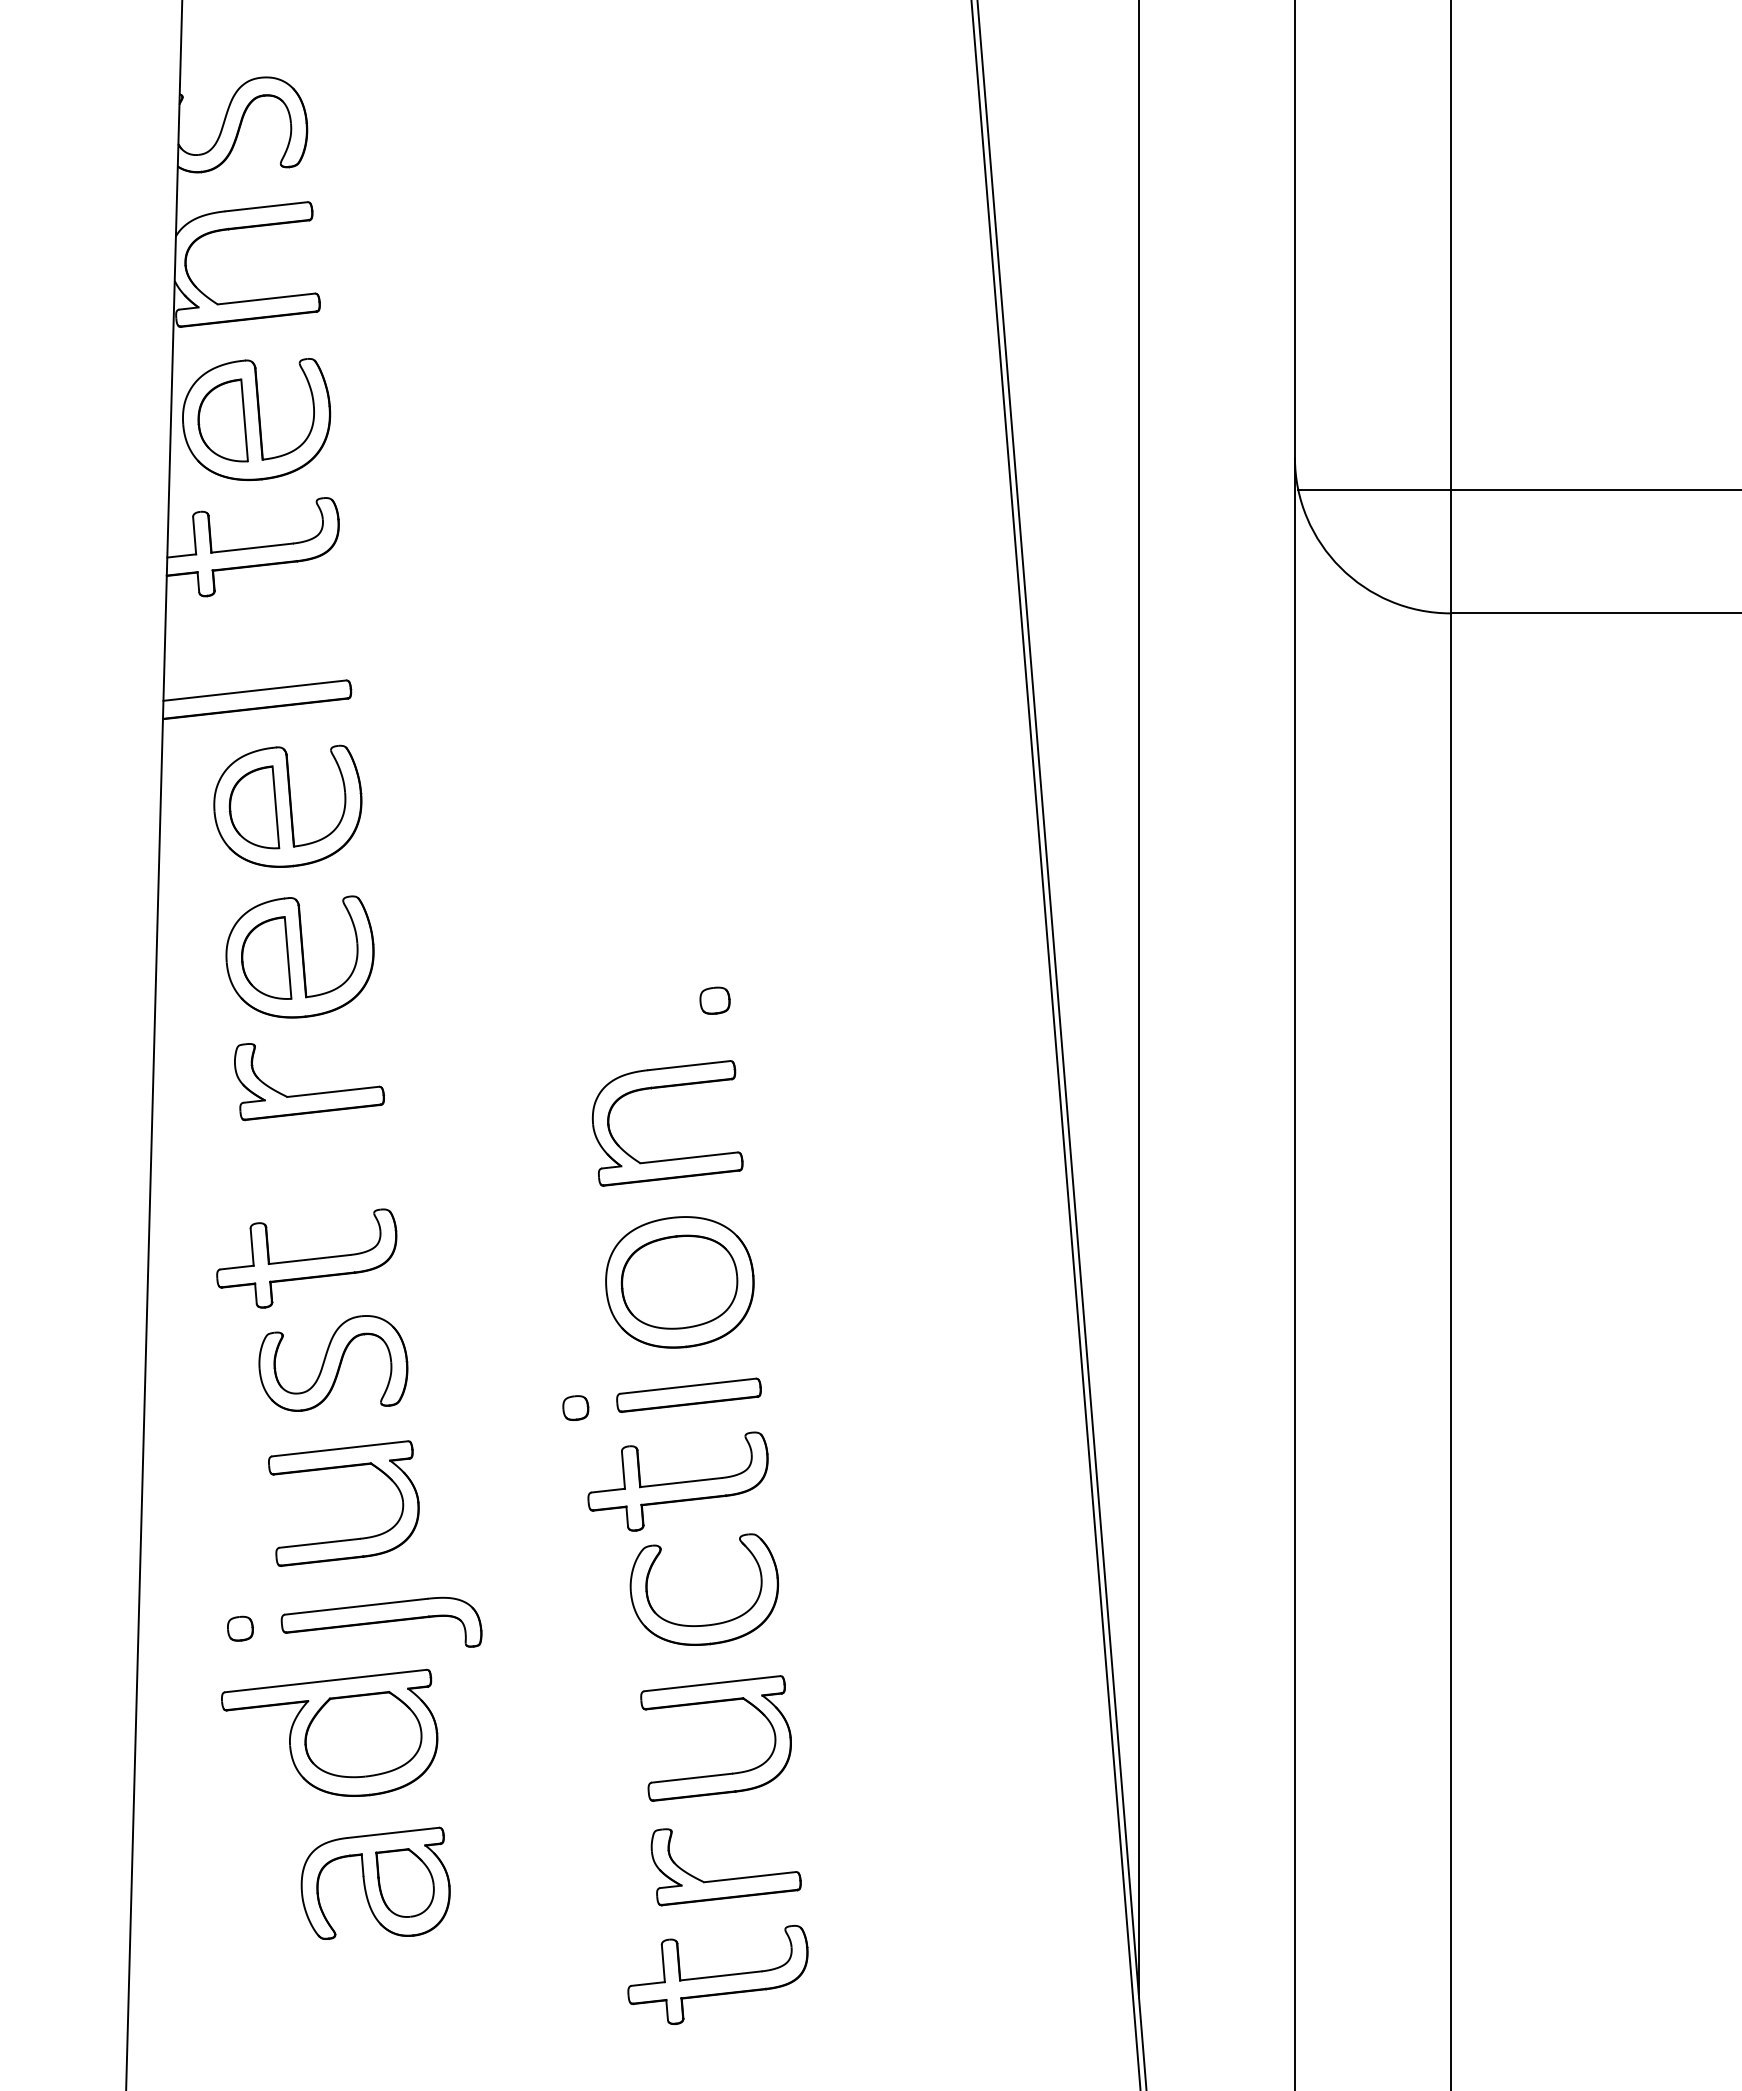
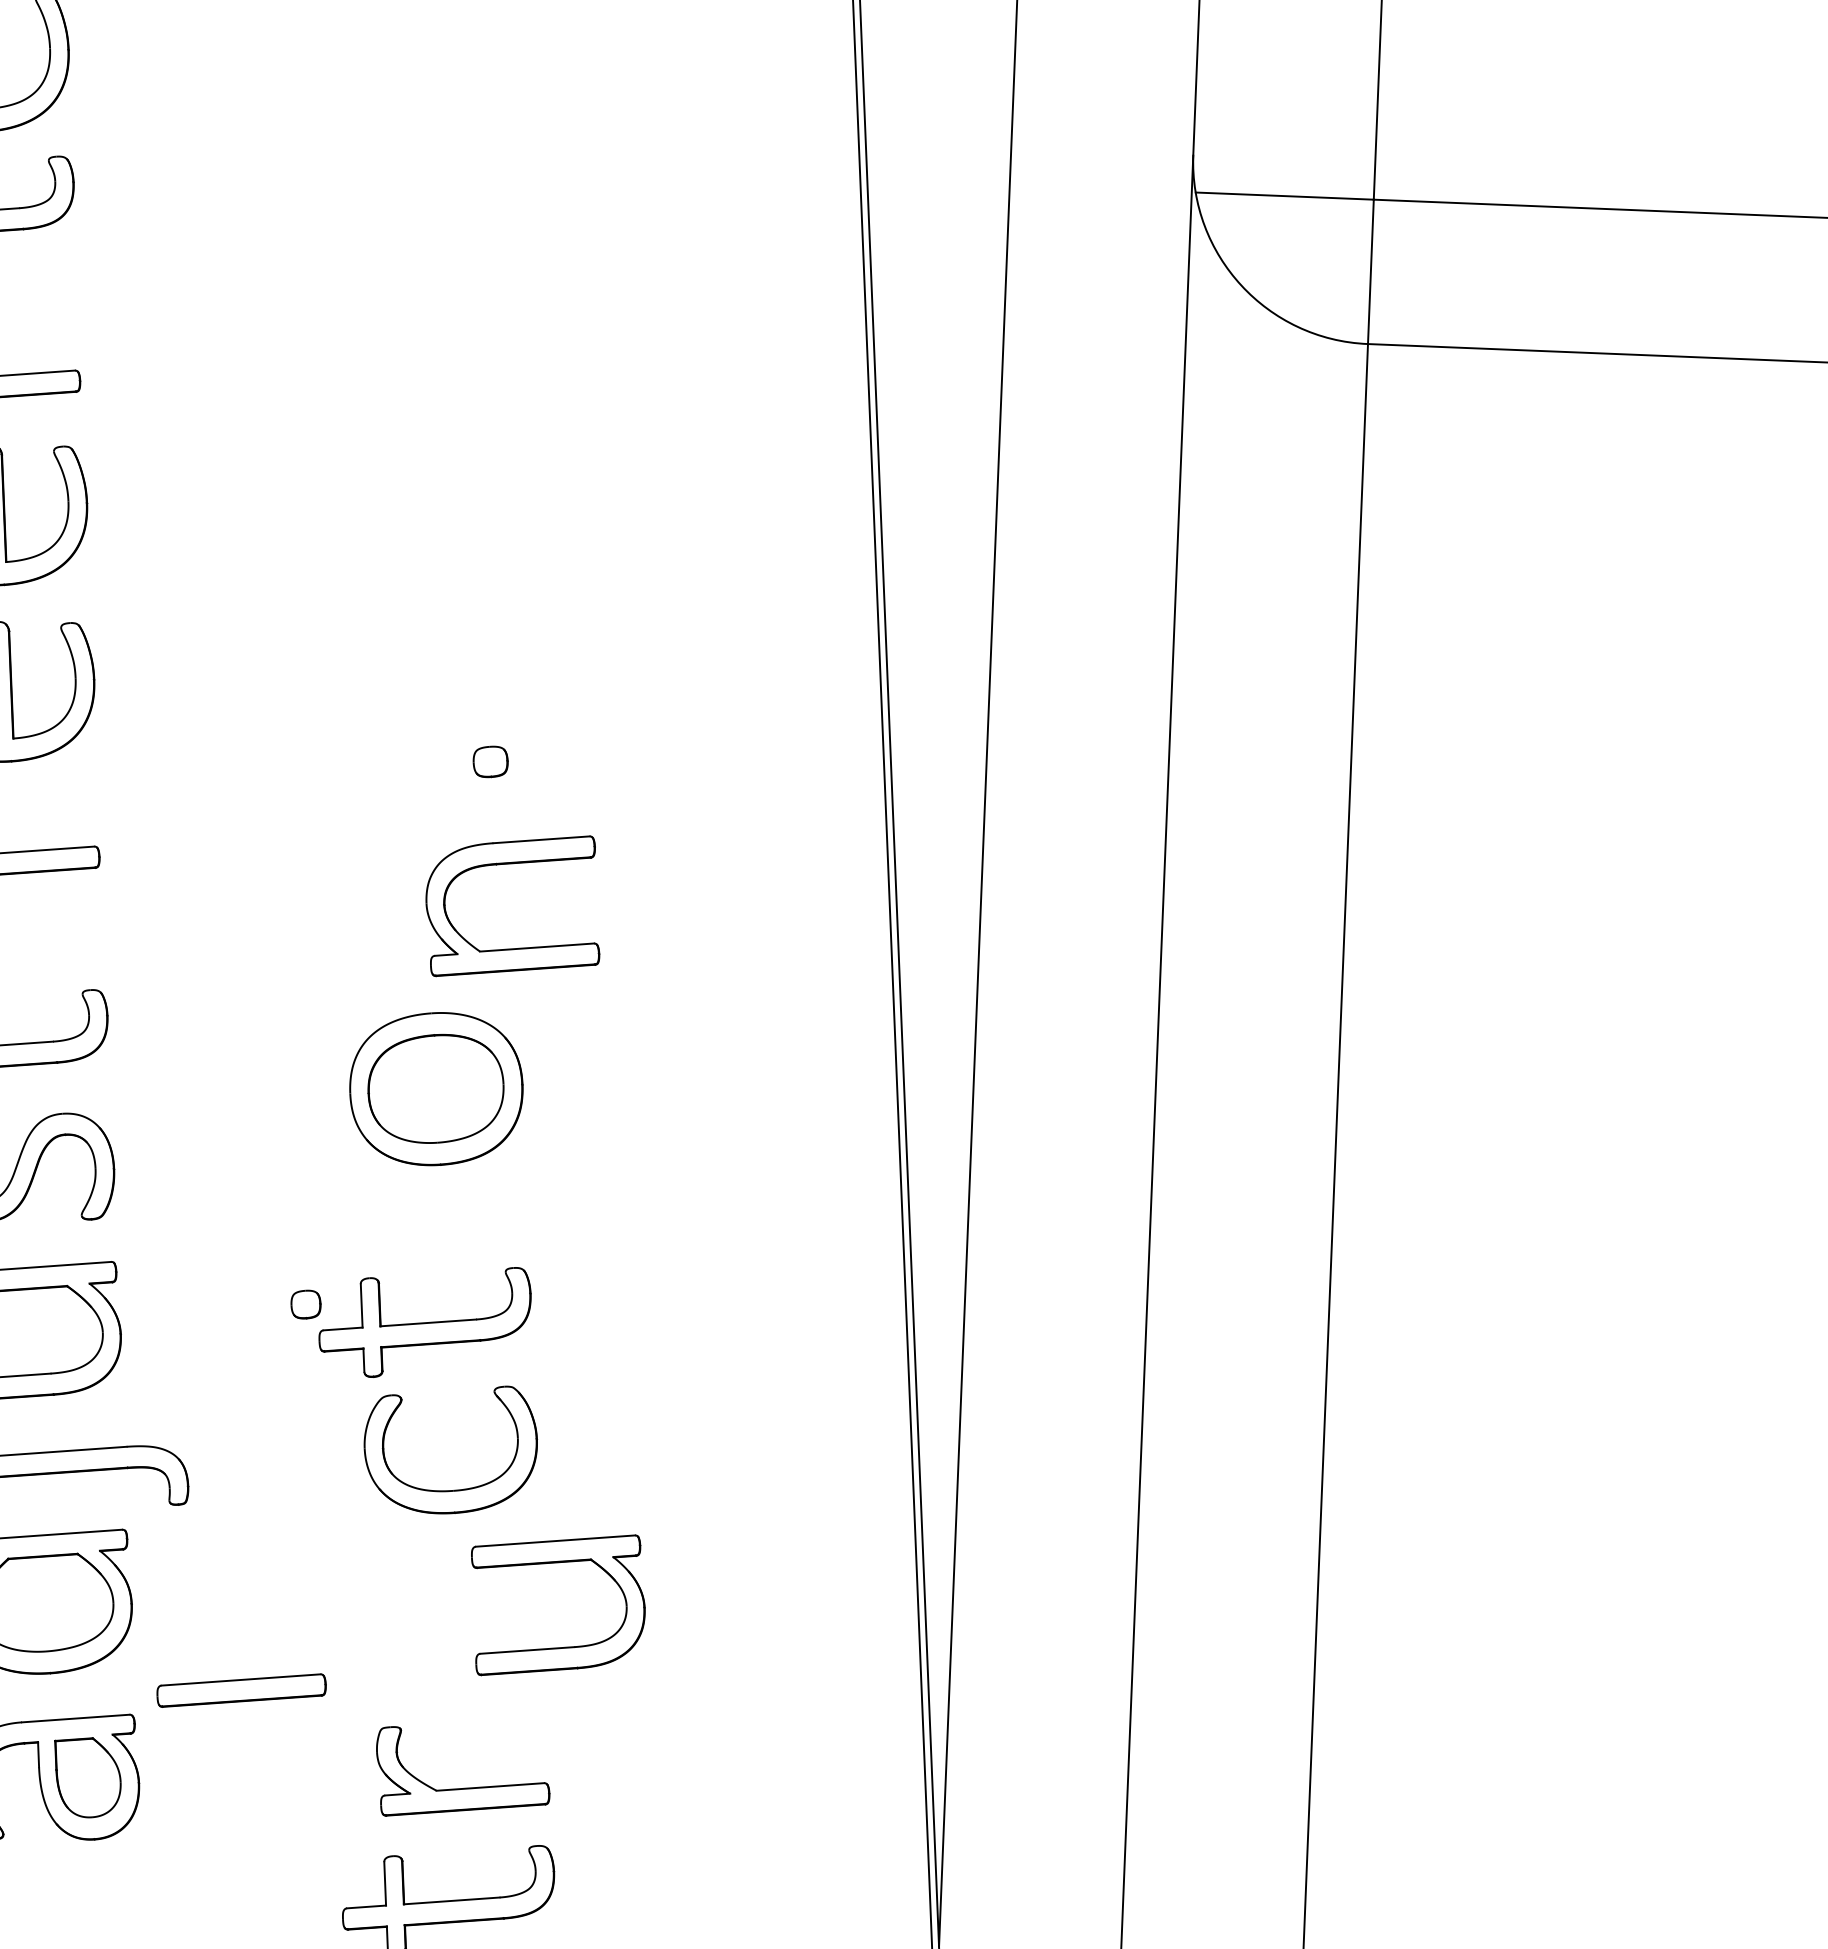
part: (671, 1158) -> (516, 947), moved
part: (688, 1394) -> (241, 1689), moved
part: (575, 1407) -> (305, 1303), moved
part: (710, 1703) -> (552, 1564), moved

